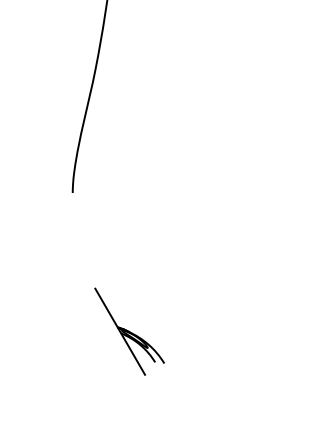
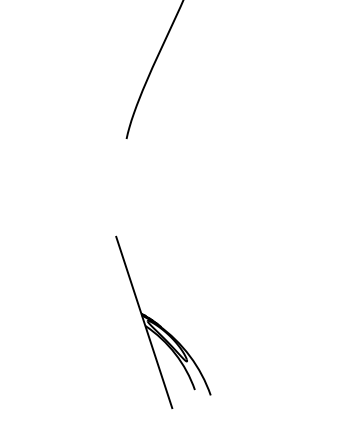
part: (129, 331) -> (160, 325), size x1.43

